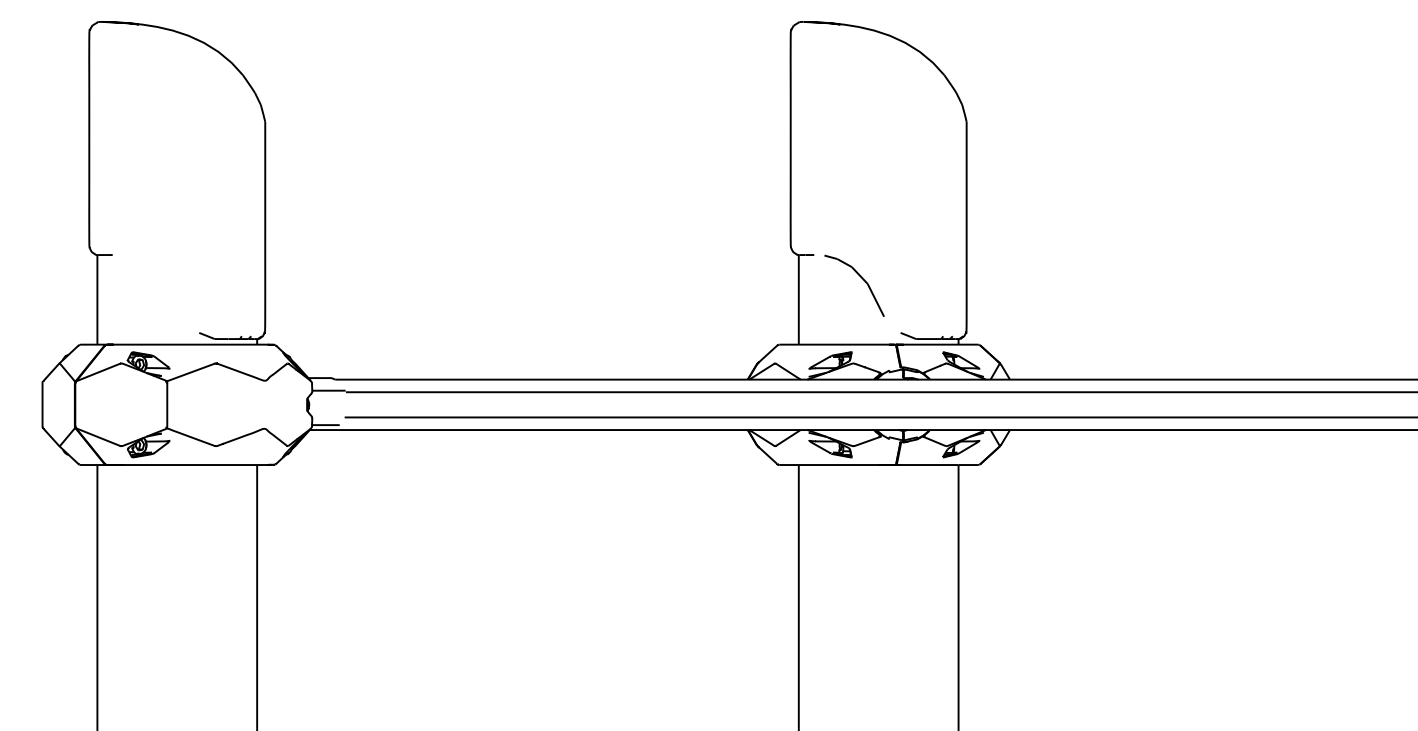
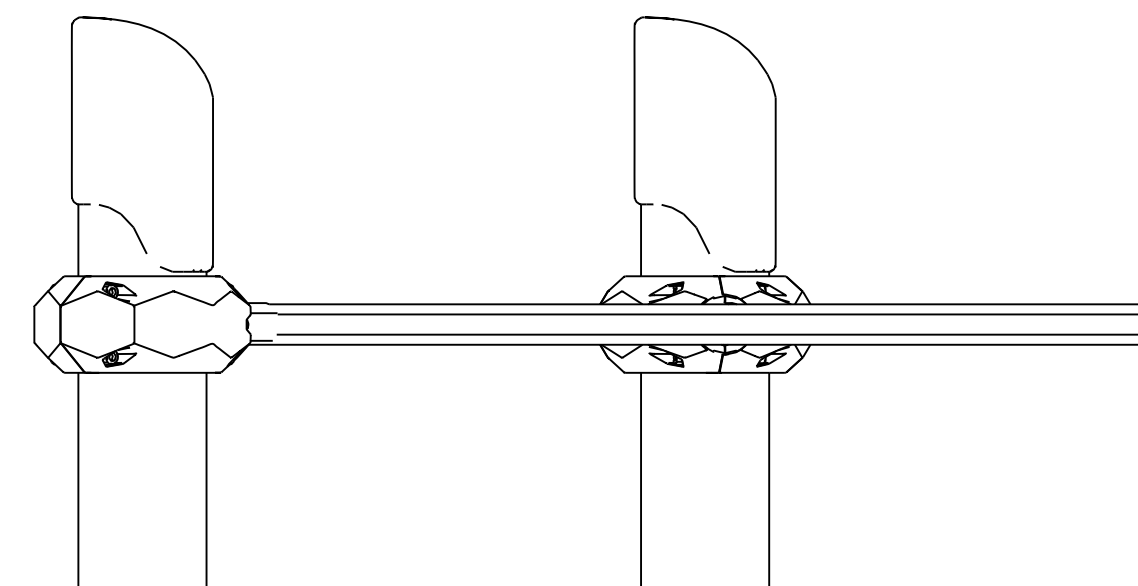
part: (159, 278) -> (128, 223), added

